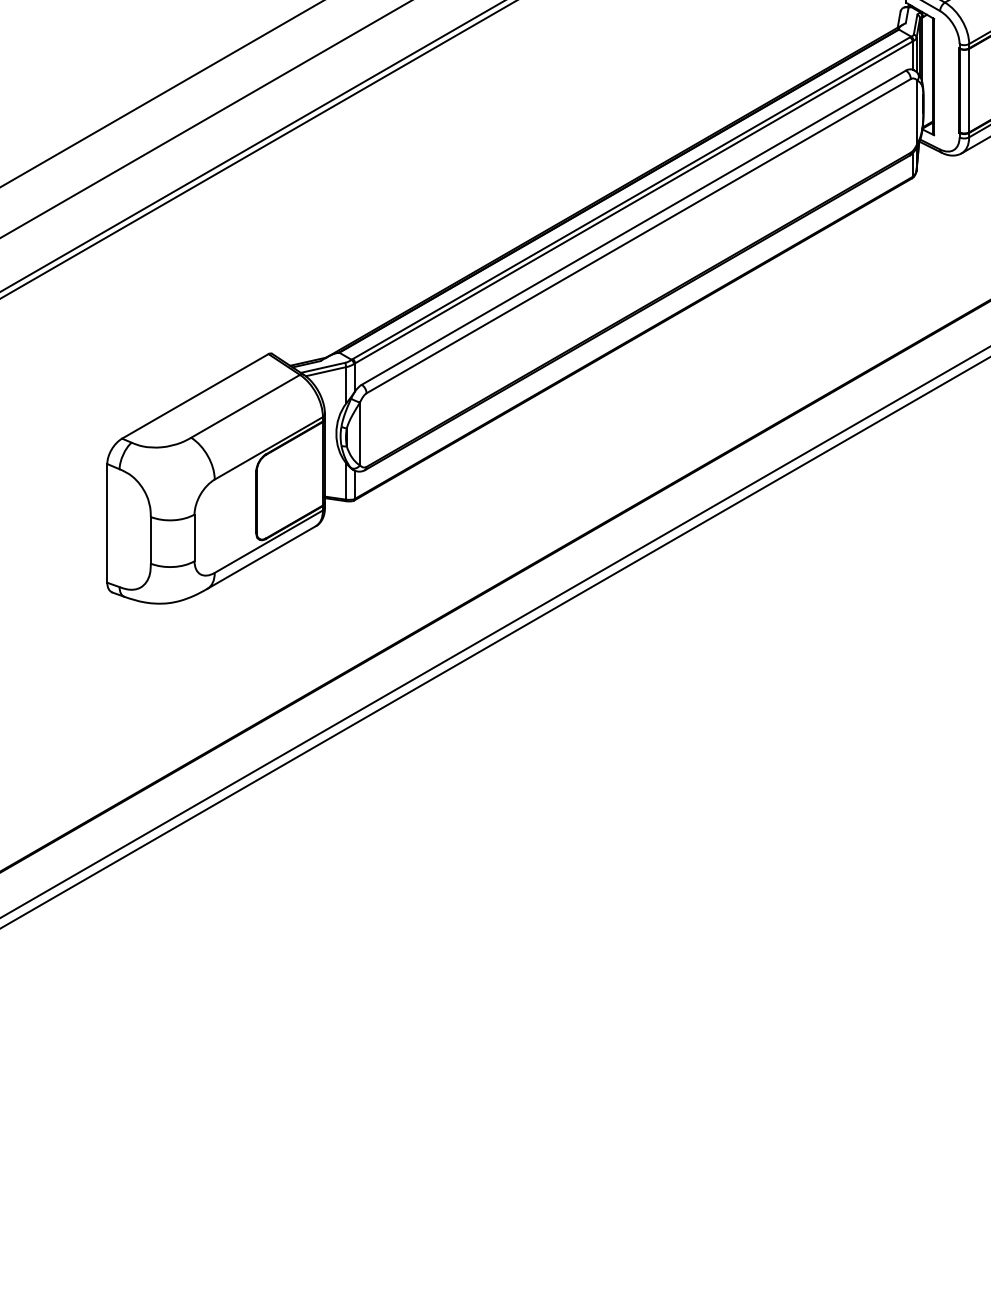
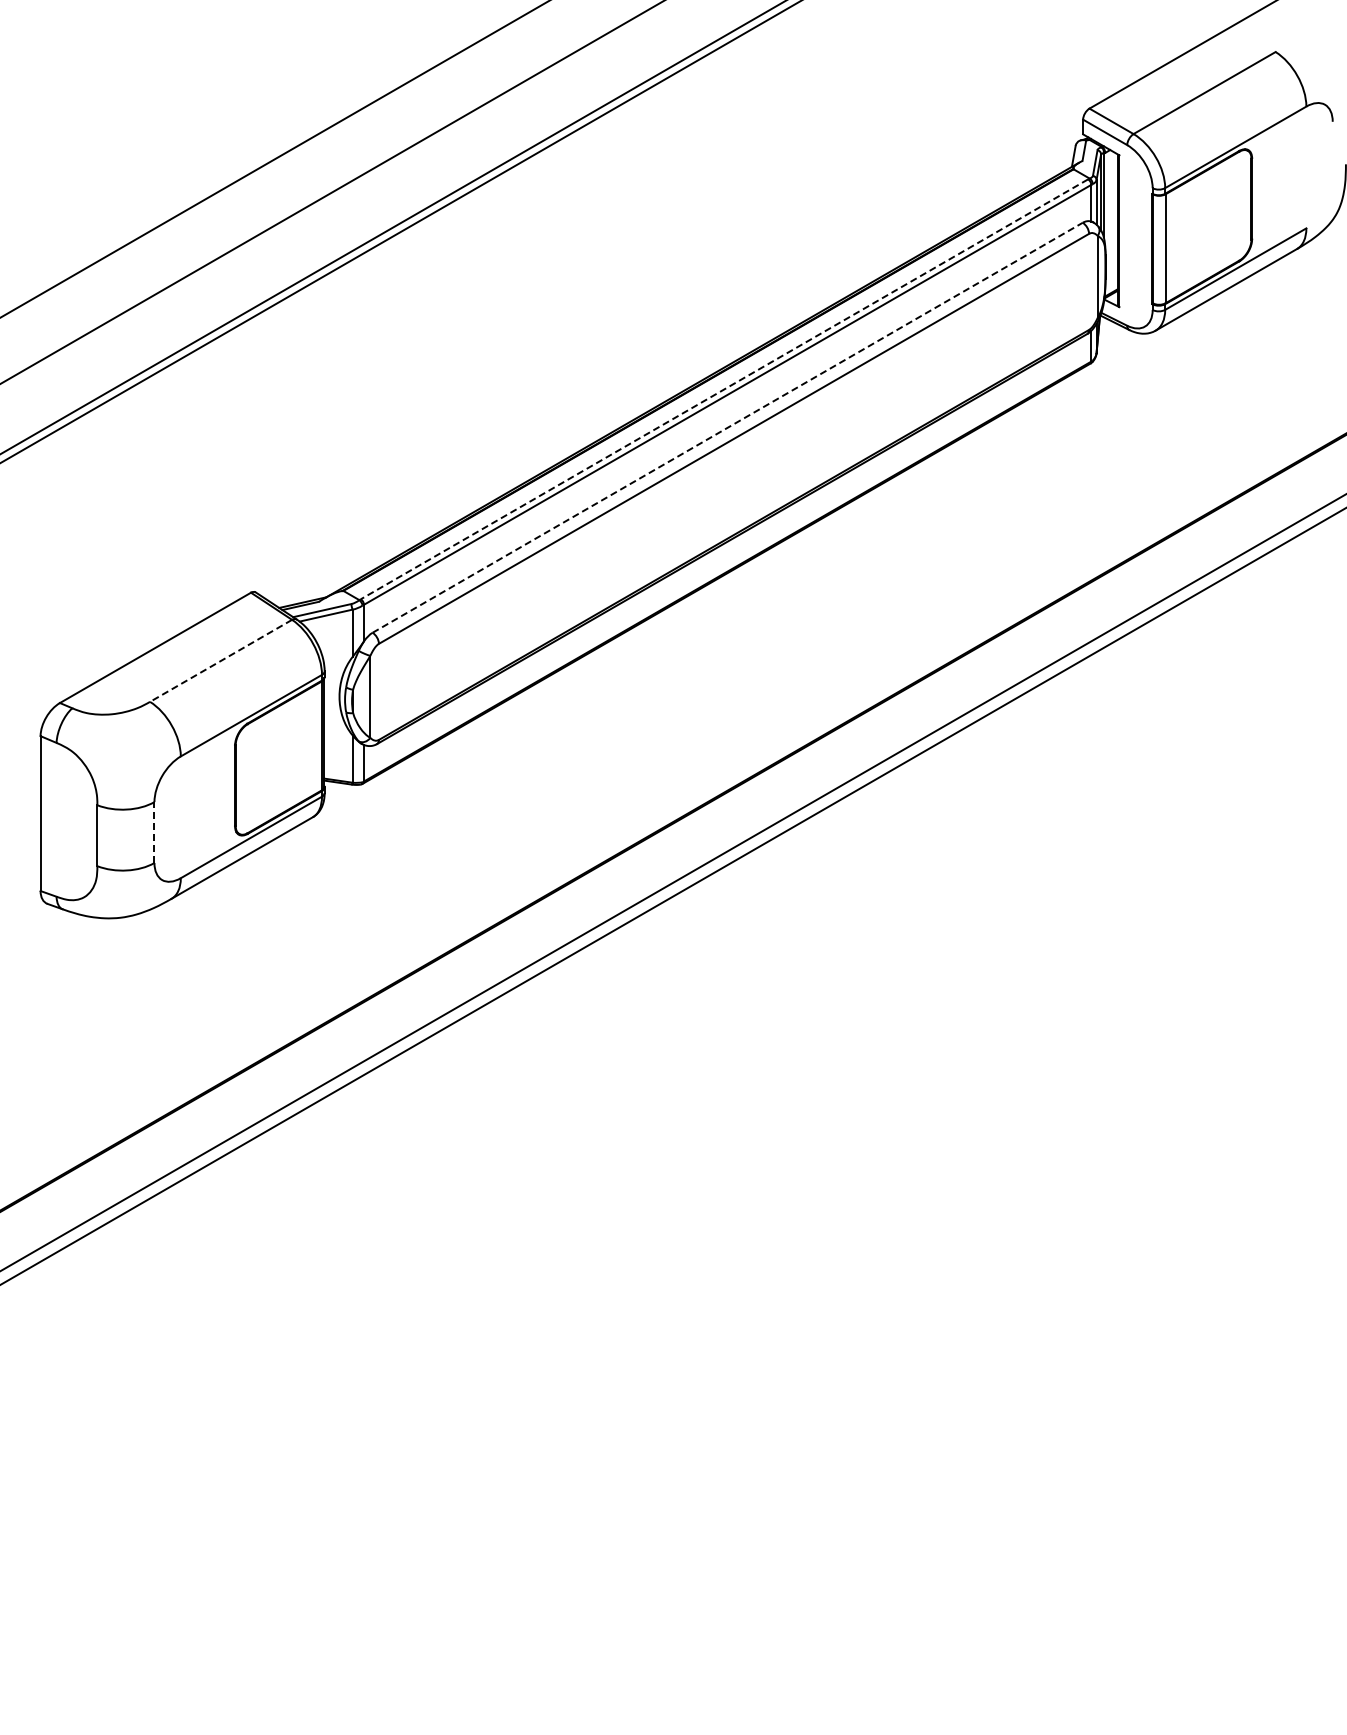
line: (631, 198) -> (724, 389), solid -> dashed
line: (633, 227) -> (727, 427), solid -> dashed
line: (245, 406) -> (220, 661), solid -> dashed
line: (194, 537) -> (154, 832), solid -> dashed

